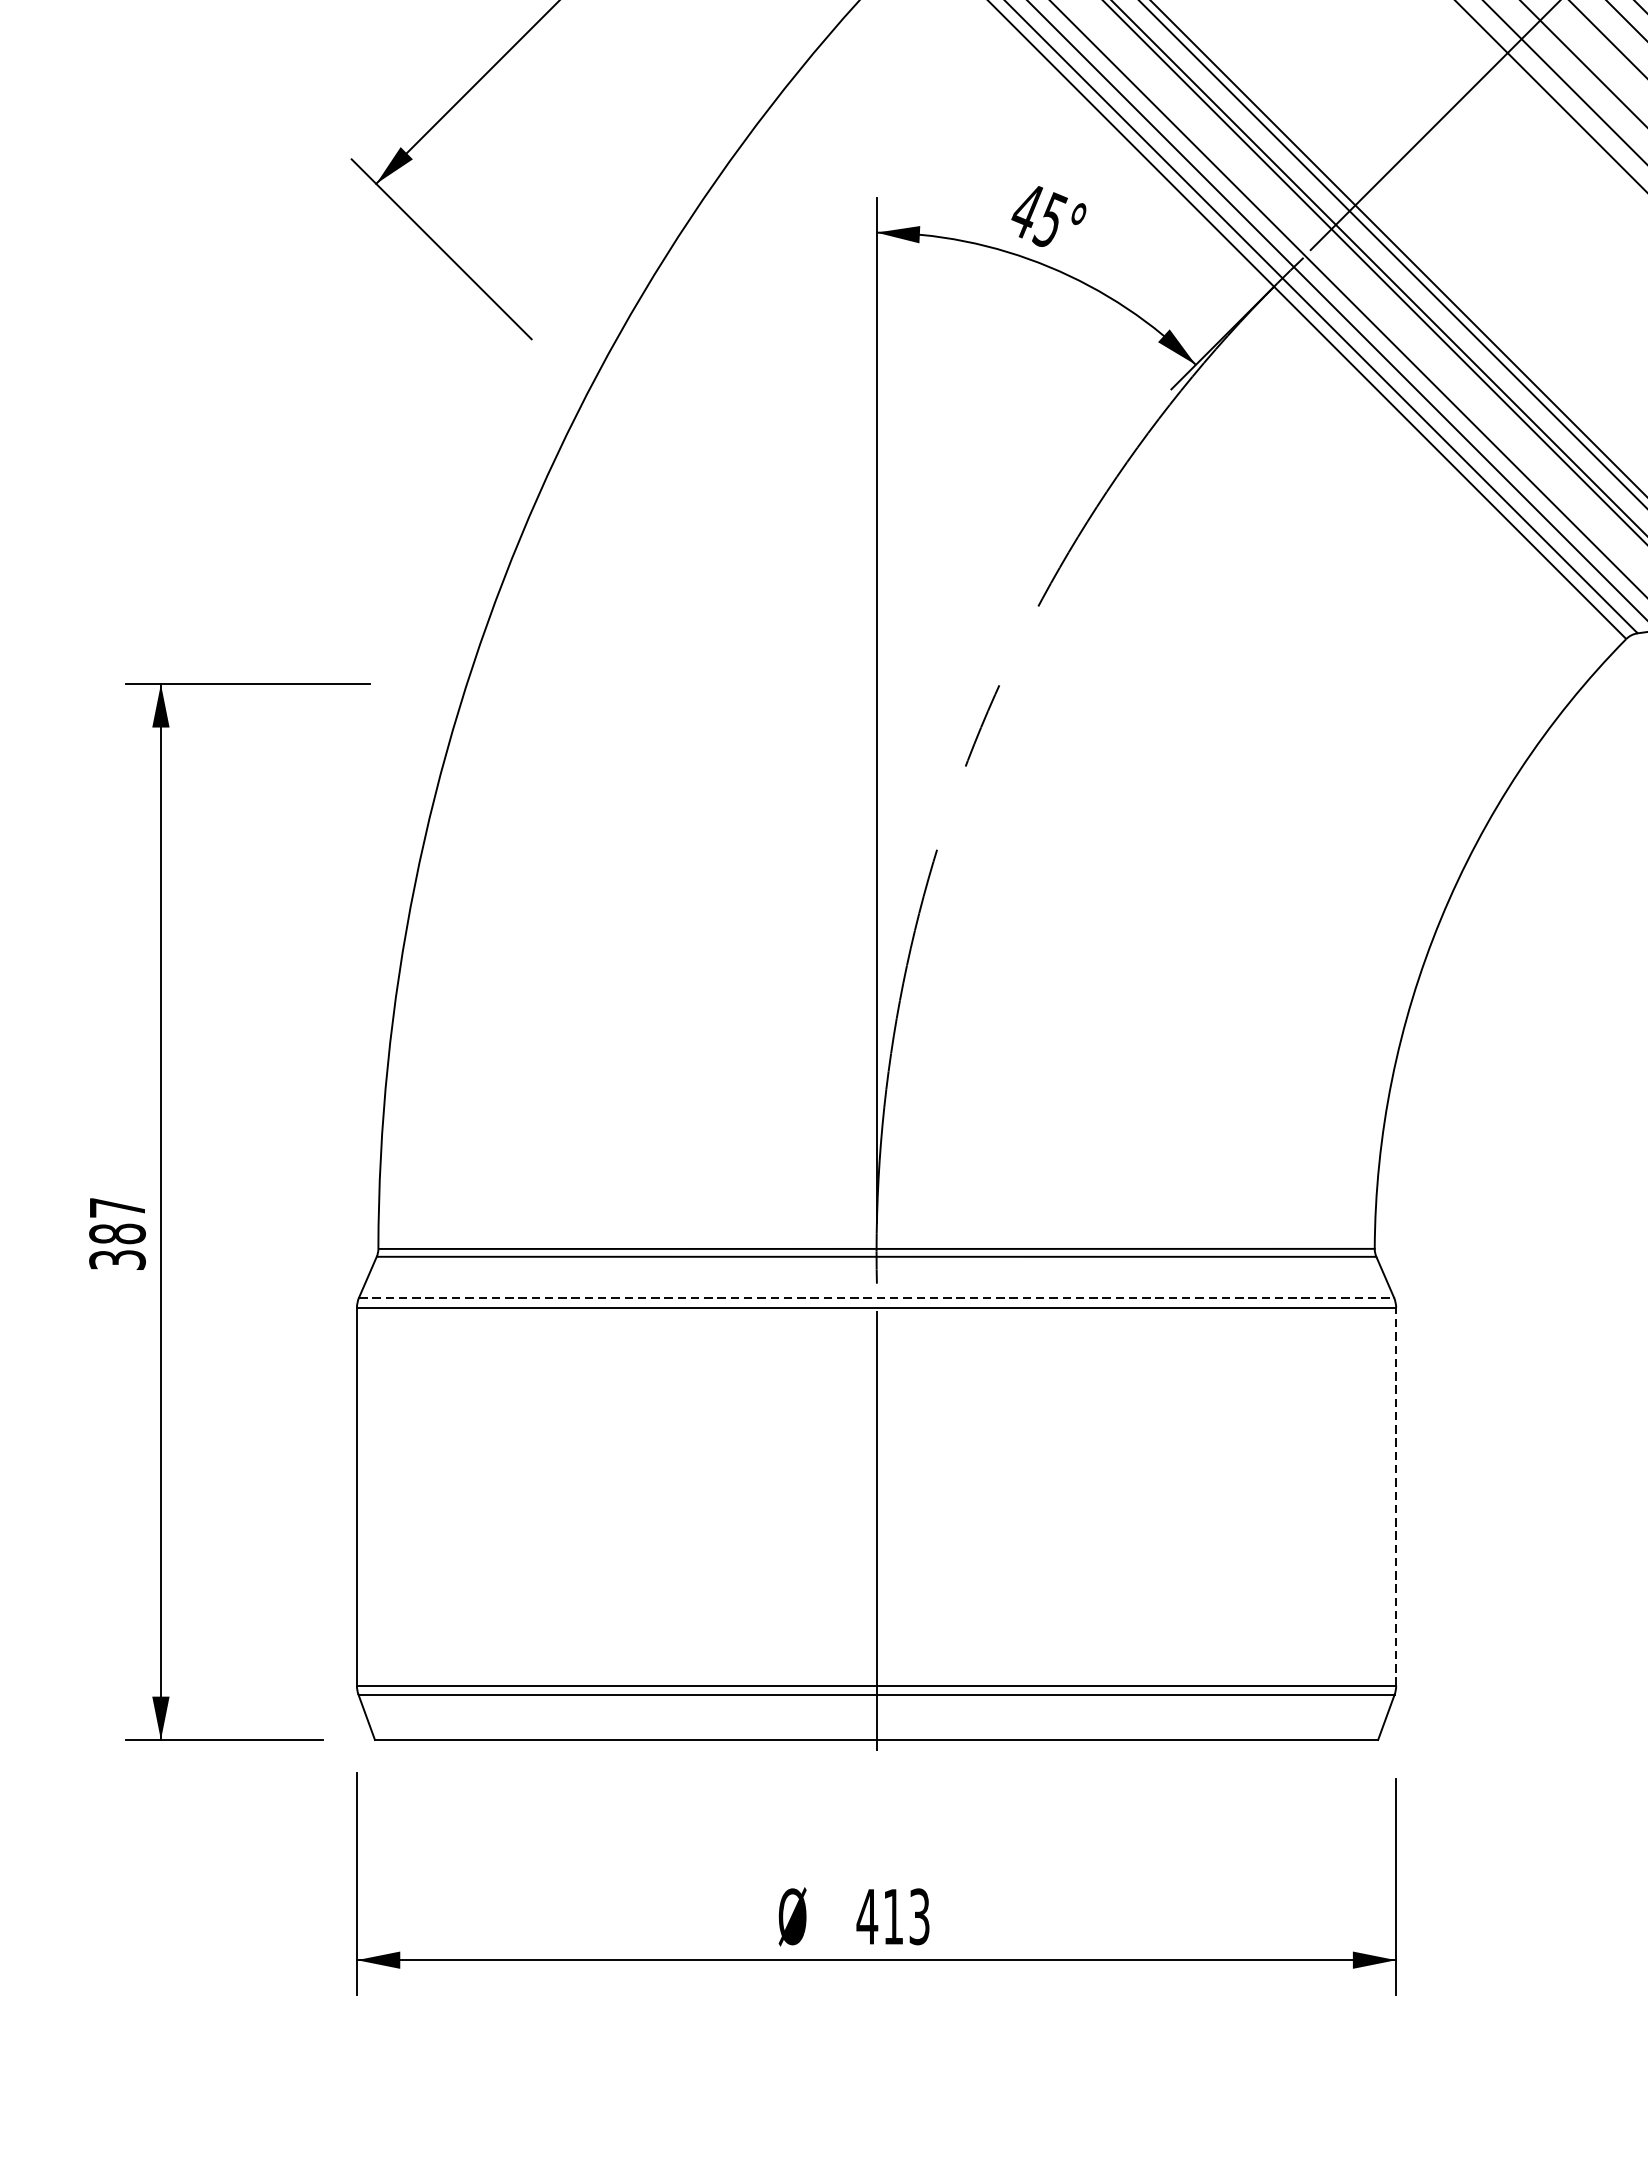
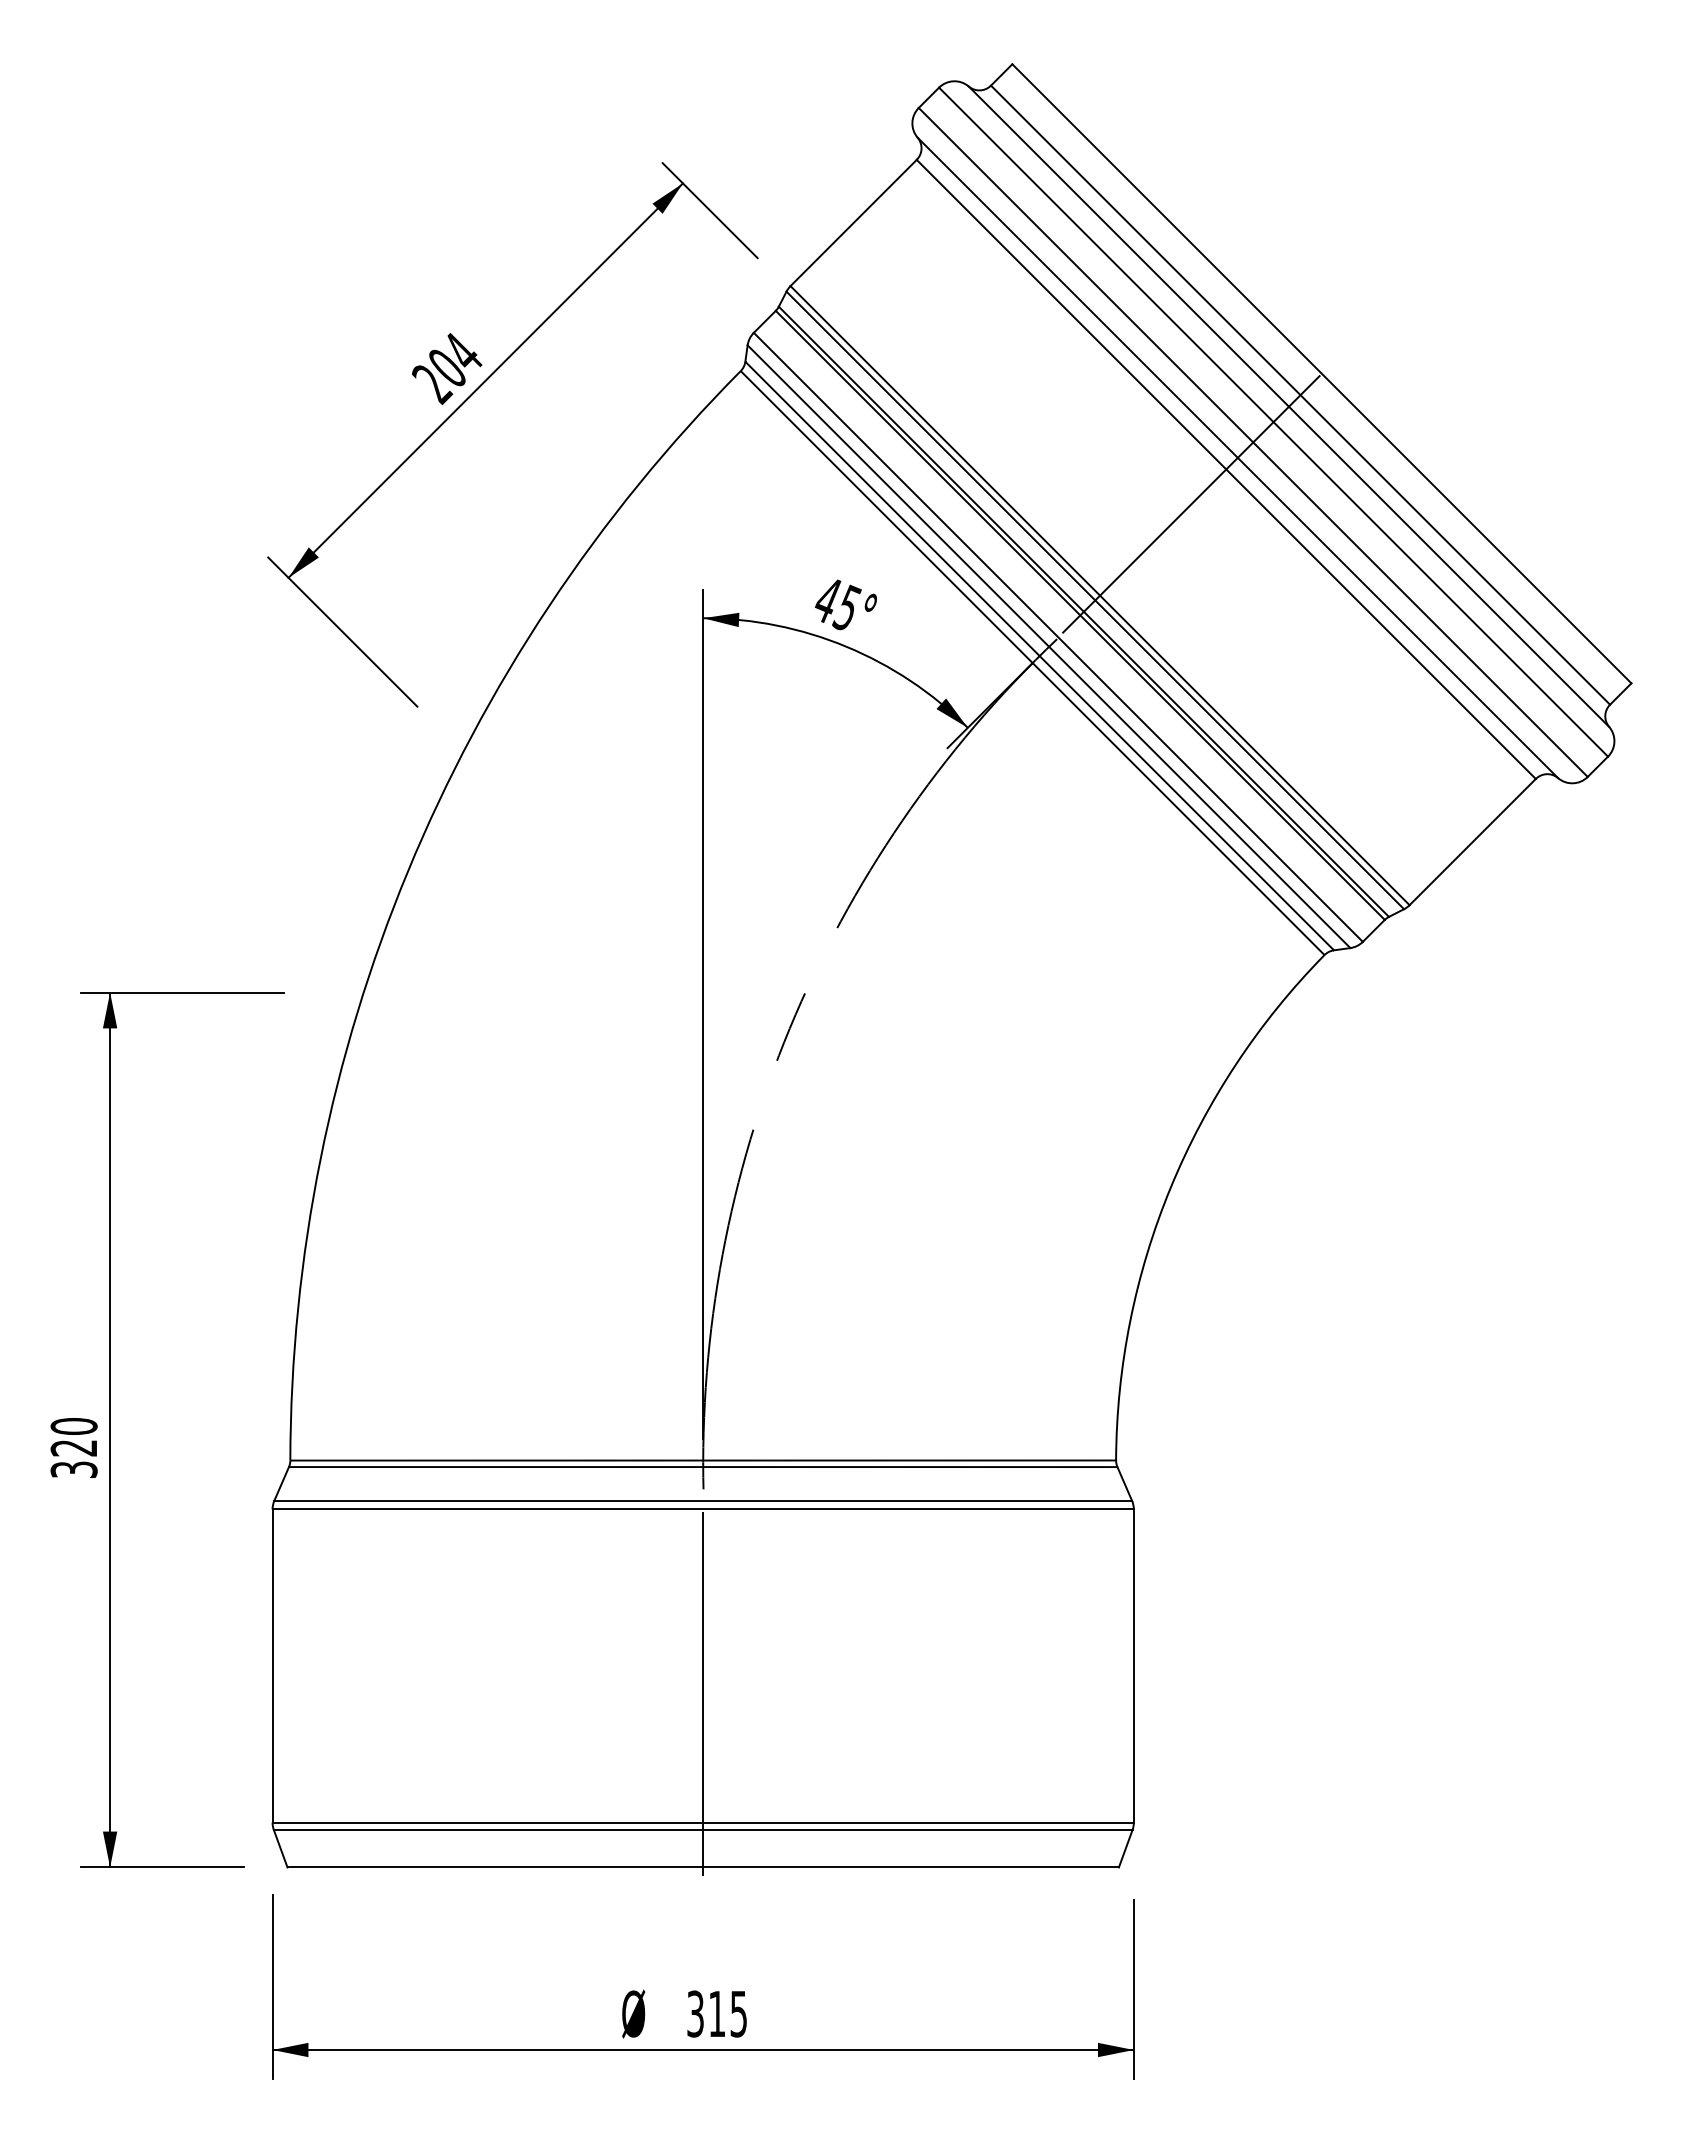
text: (116, 1221) -> (73, 1437), 387 -> 320
line: (876, 1297) -> (703, 1500), dashed -> solid
line: (1395, 1497) -> (1133, 1666), dashed -> solid
text: (892, 1916) -> (716, 2013), 413 -> 315

